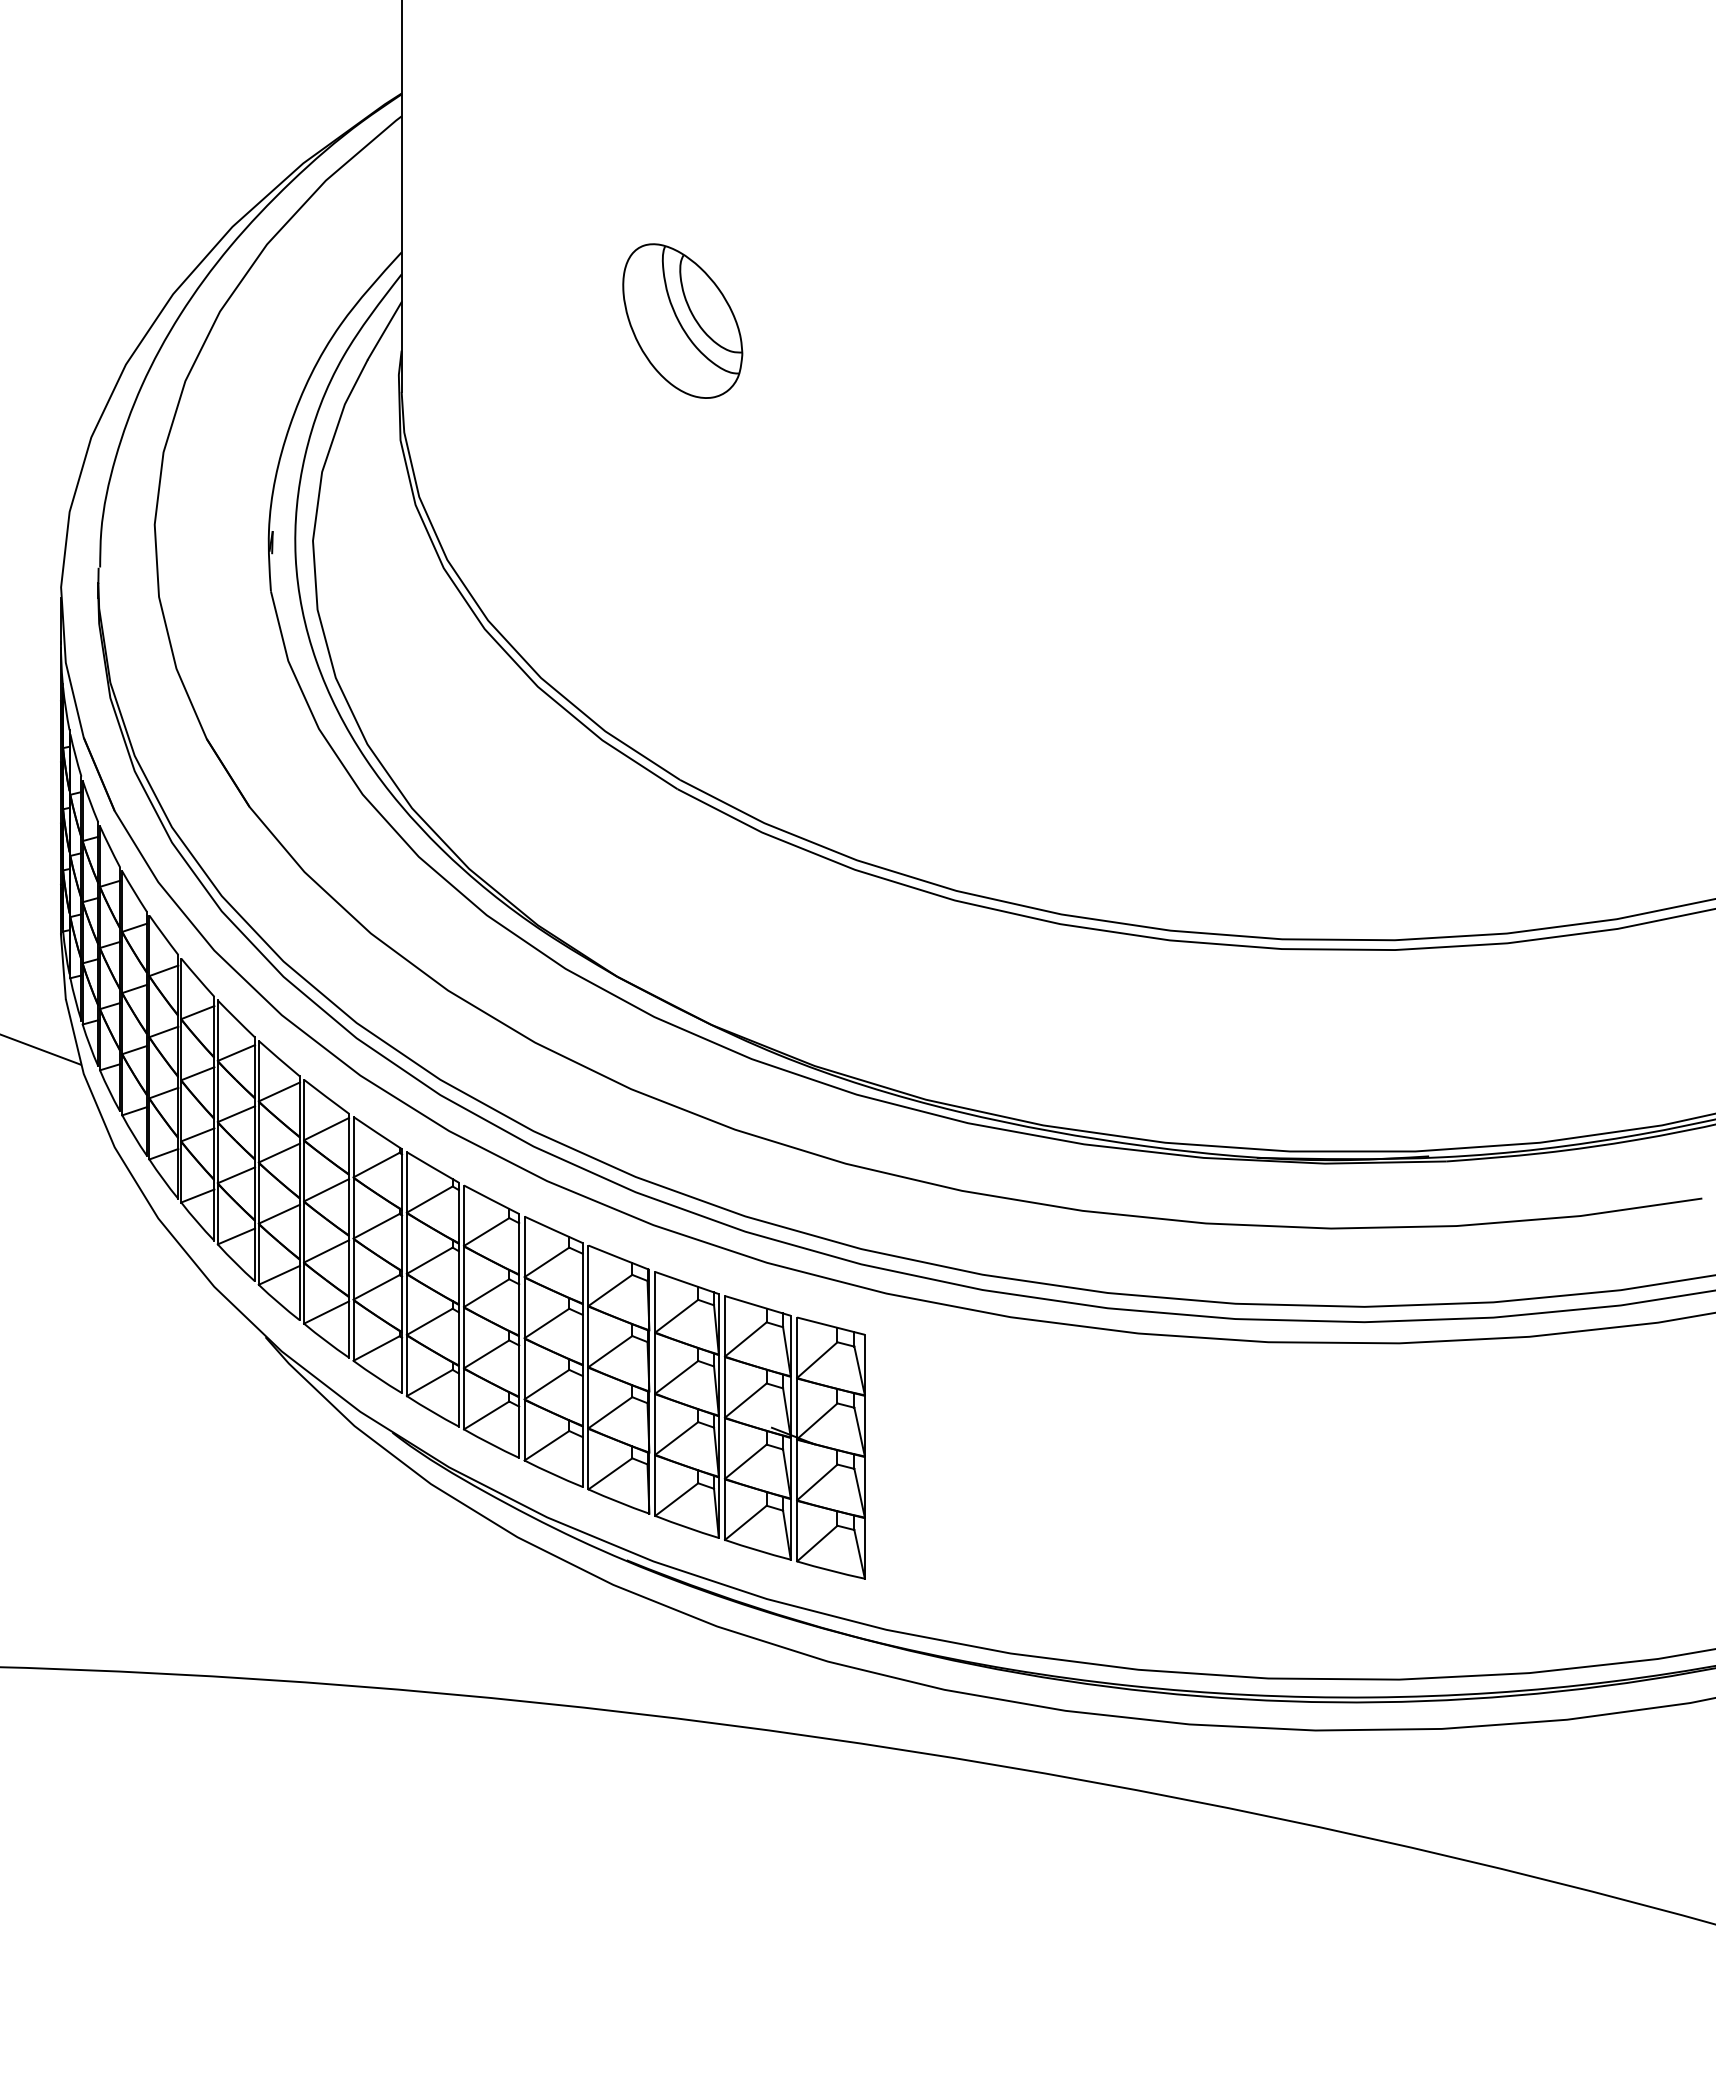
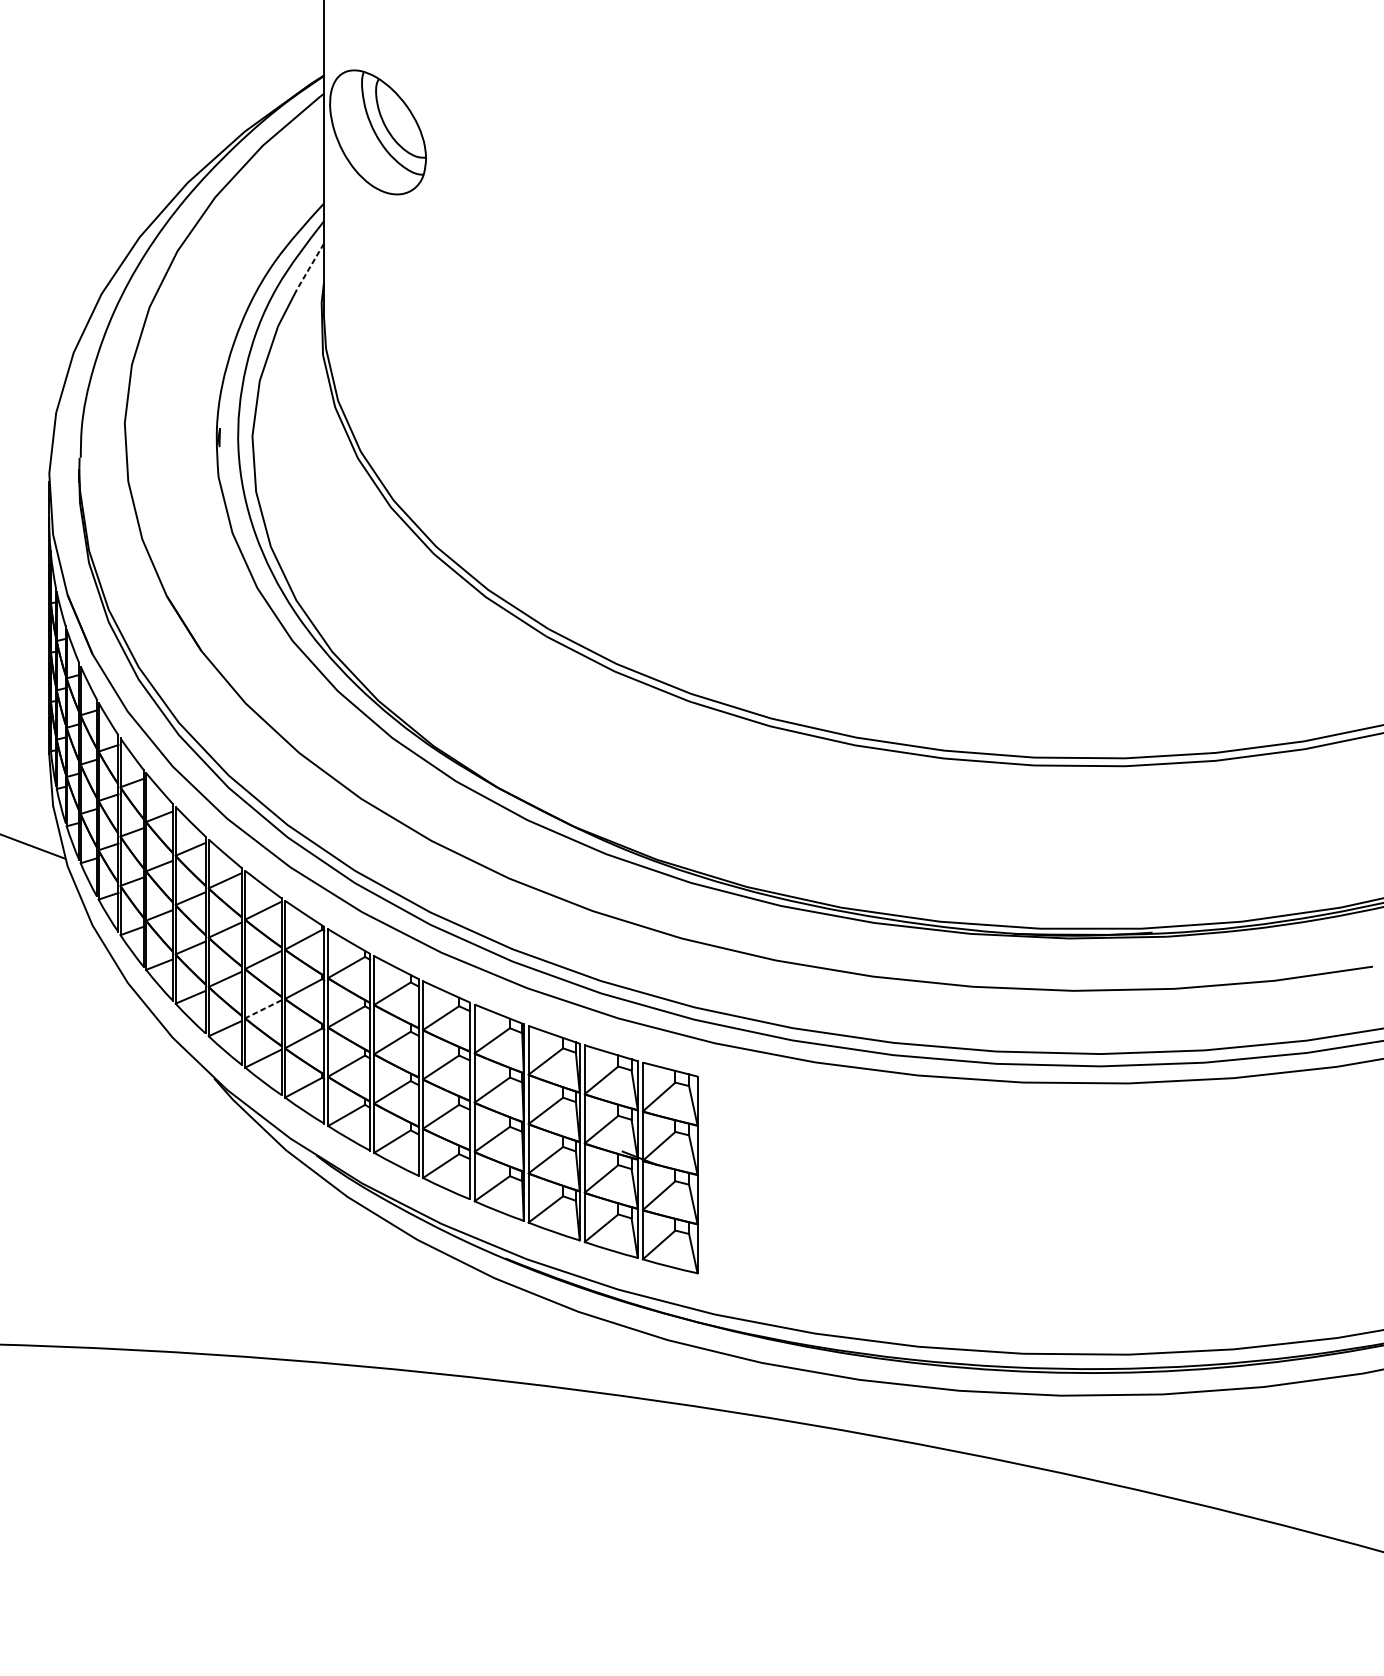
part: (682, 320) -> (377, 131), moved
line: (384, 331) -> (310, 267), solid -> dashed
line: (326, 1251) -> (263, 1009), solid -> dashed

